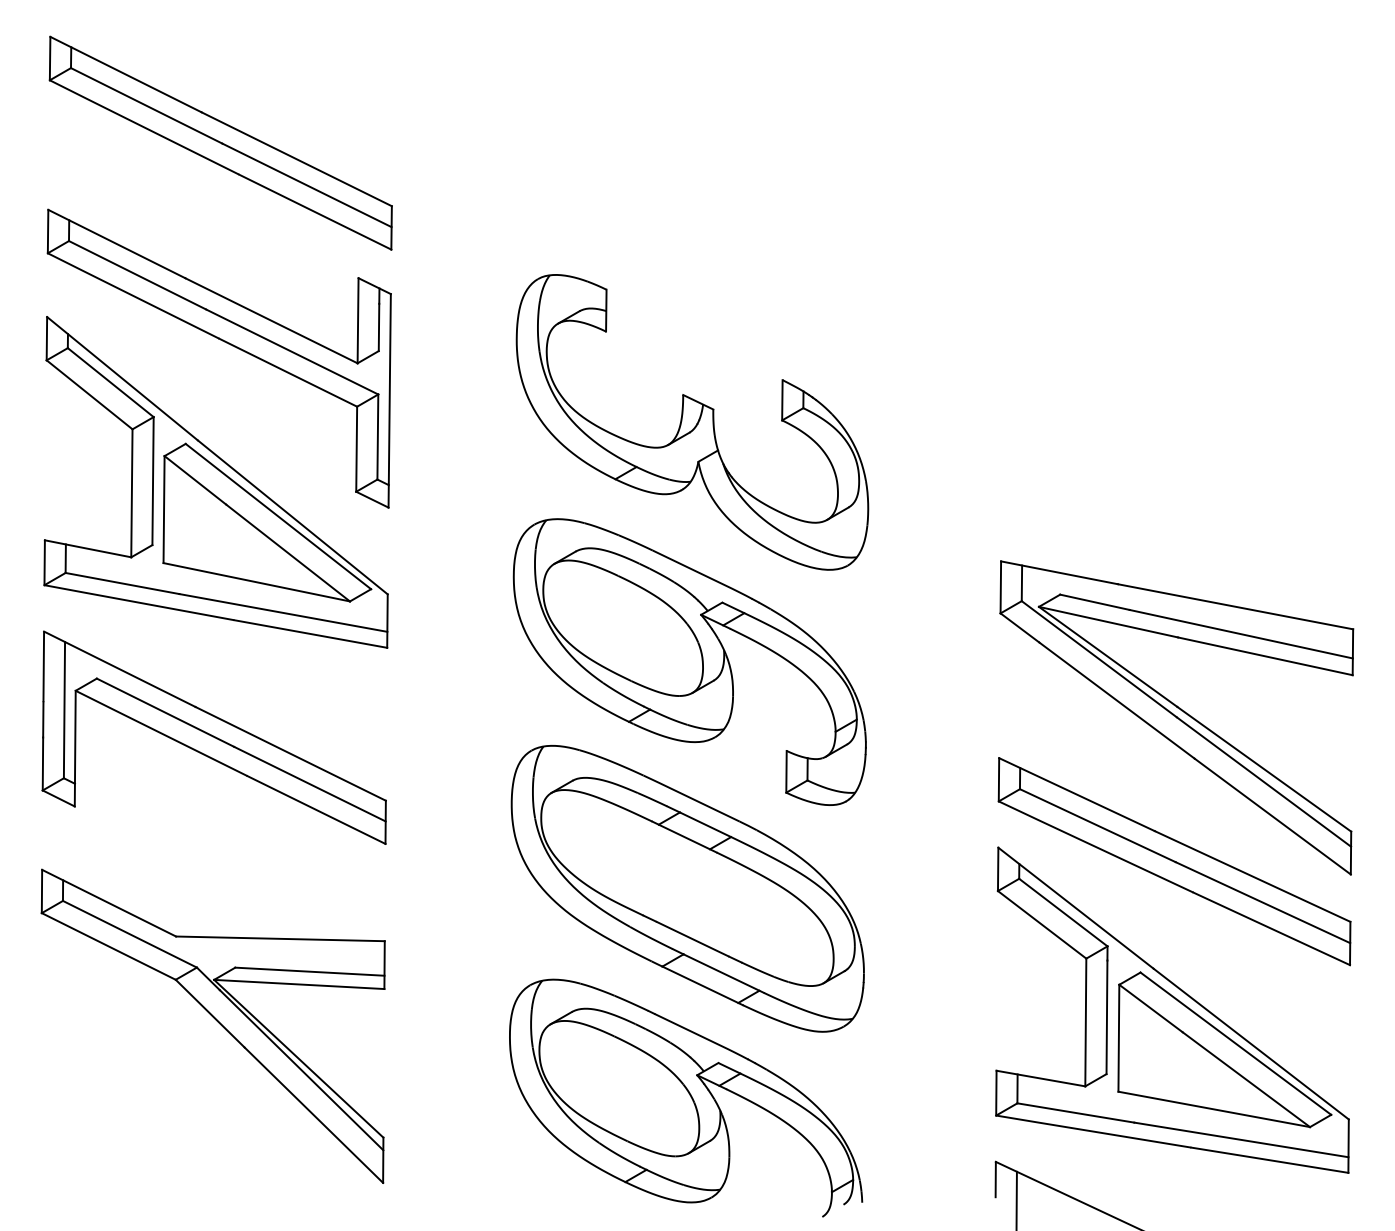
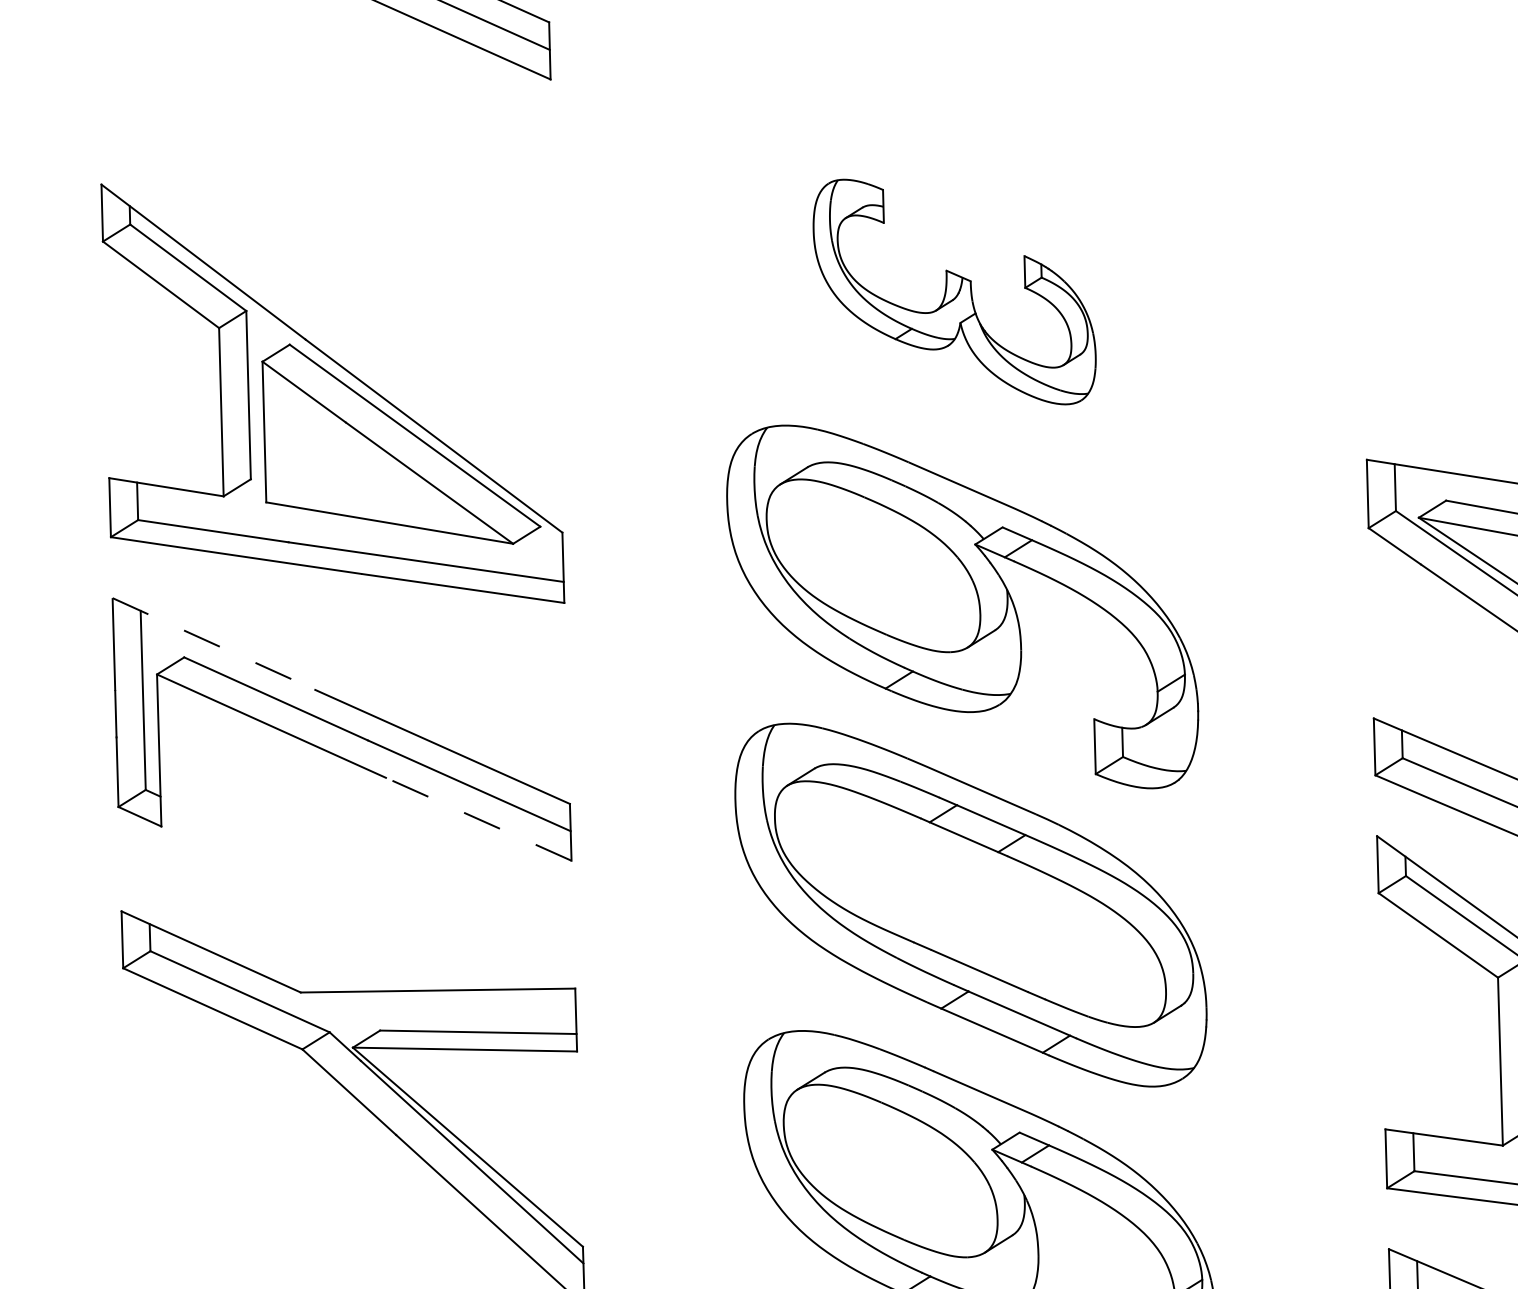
part: (226, 343) -> (338, 210), removed
part: (692, 422) -> (954, 292), size x0.6
line: (119, 669) -> (213, 644), solid -> dashed
line: (316, 810) -> (479, 820), solid -> dashed

